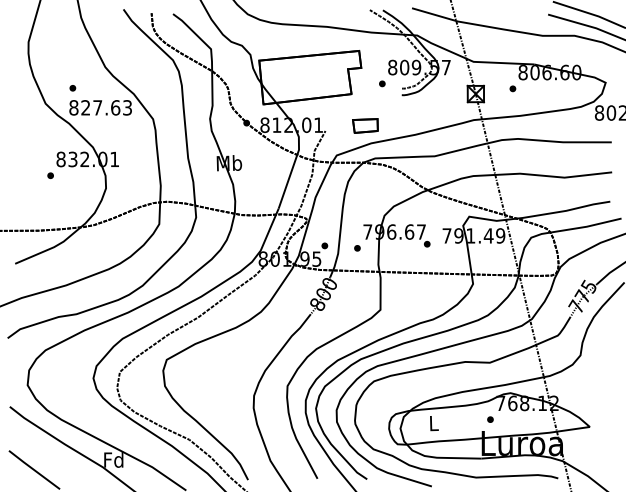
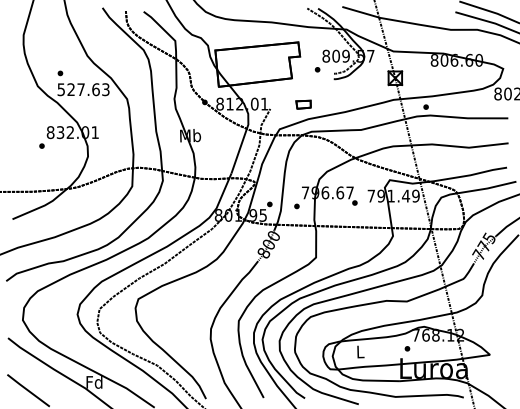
part: (512, 88) -> (425, 106), moved
text: (73, 107) -> (60, 89), 827.63 -> 527.63
part: (365, 125) -> (303, 104), size x0.7

